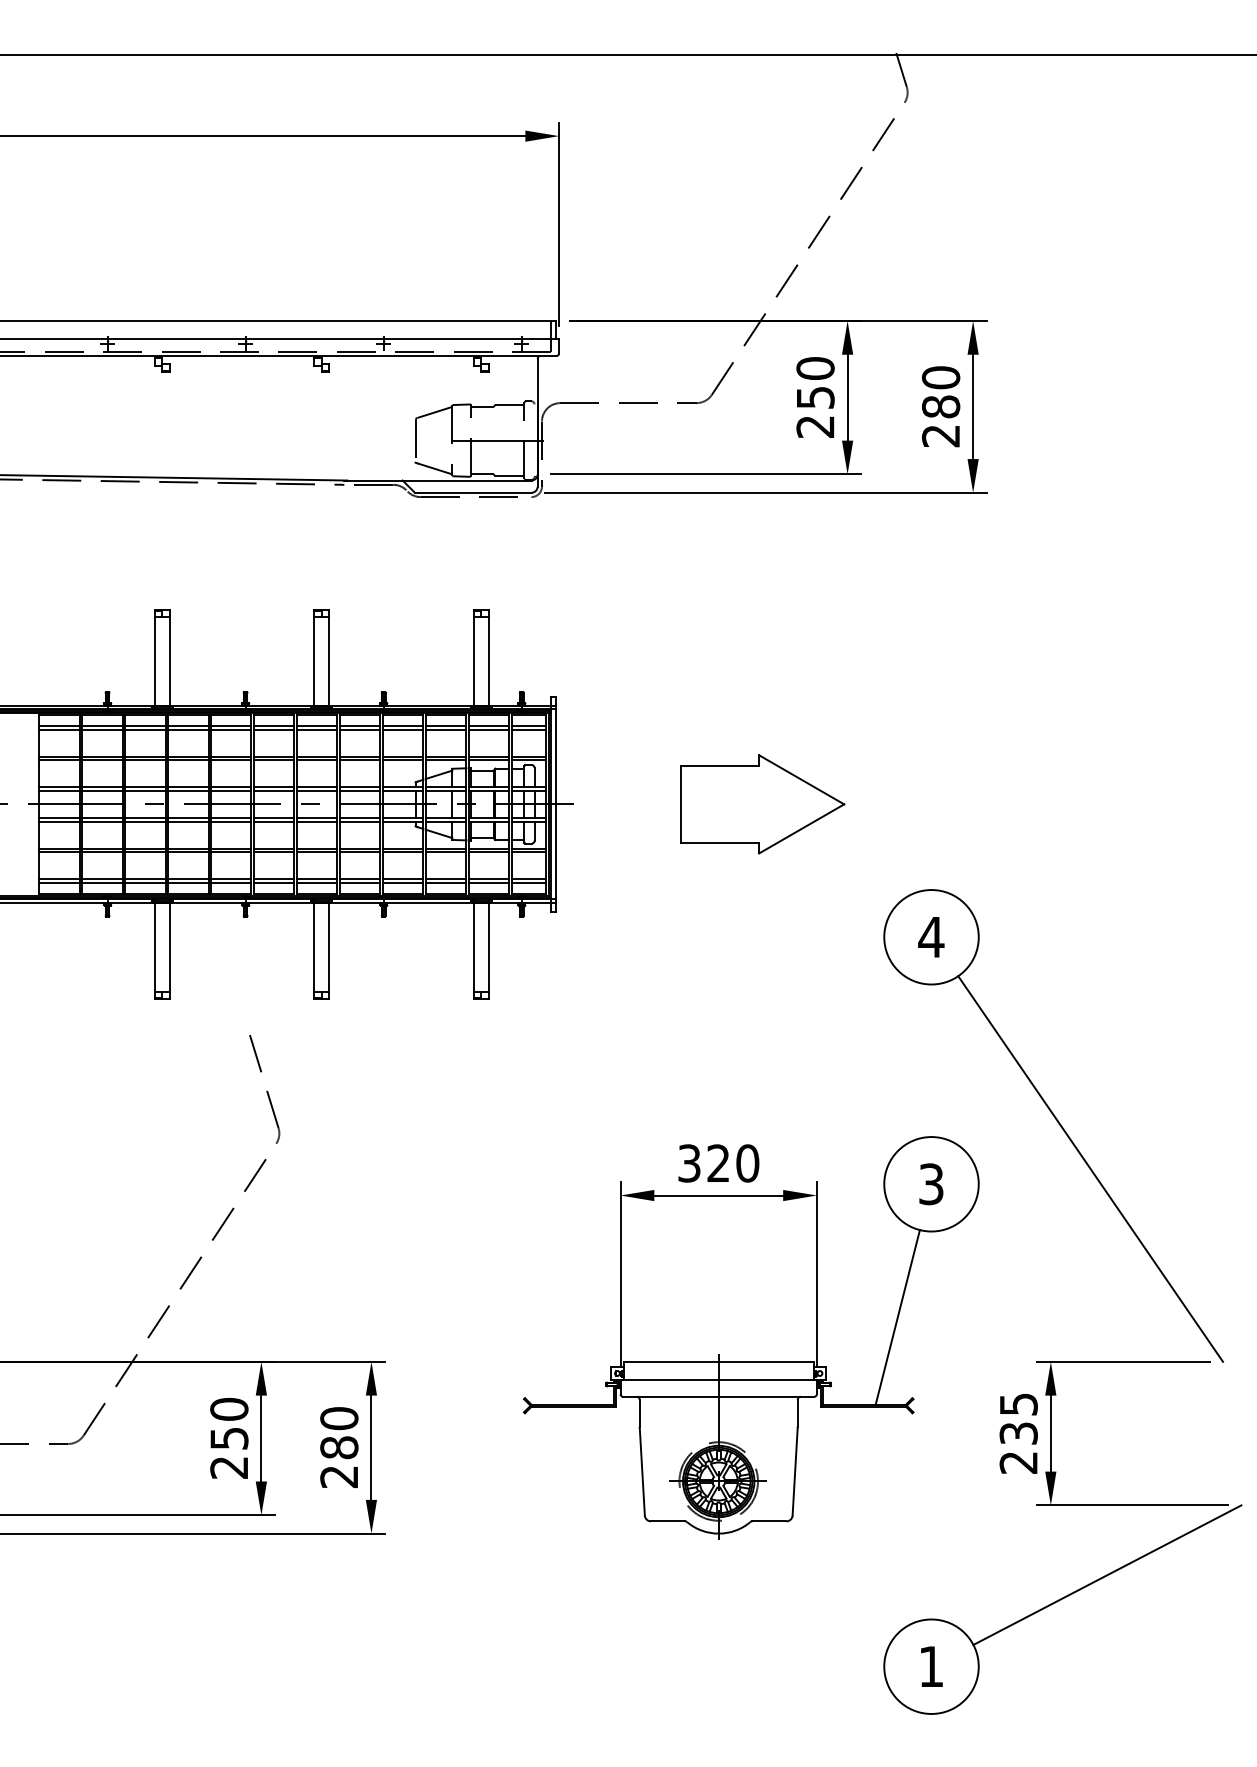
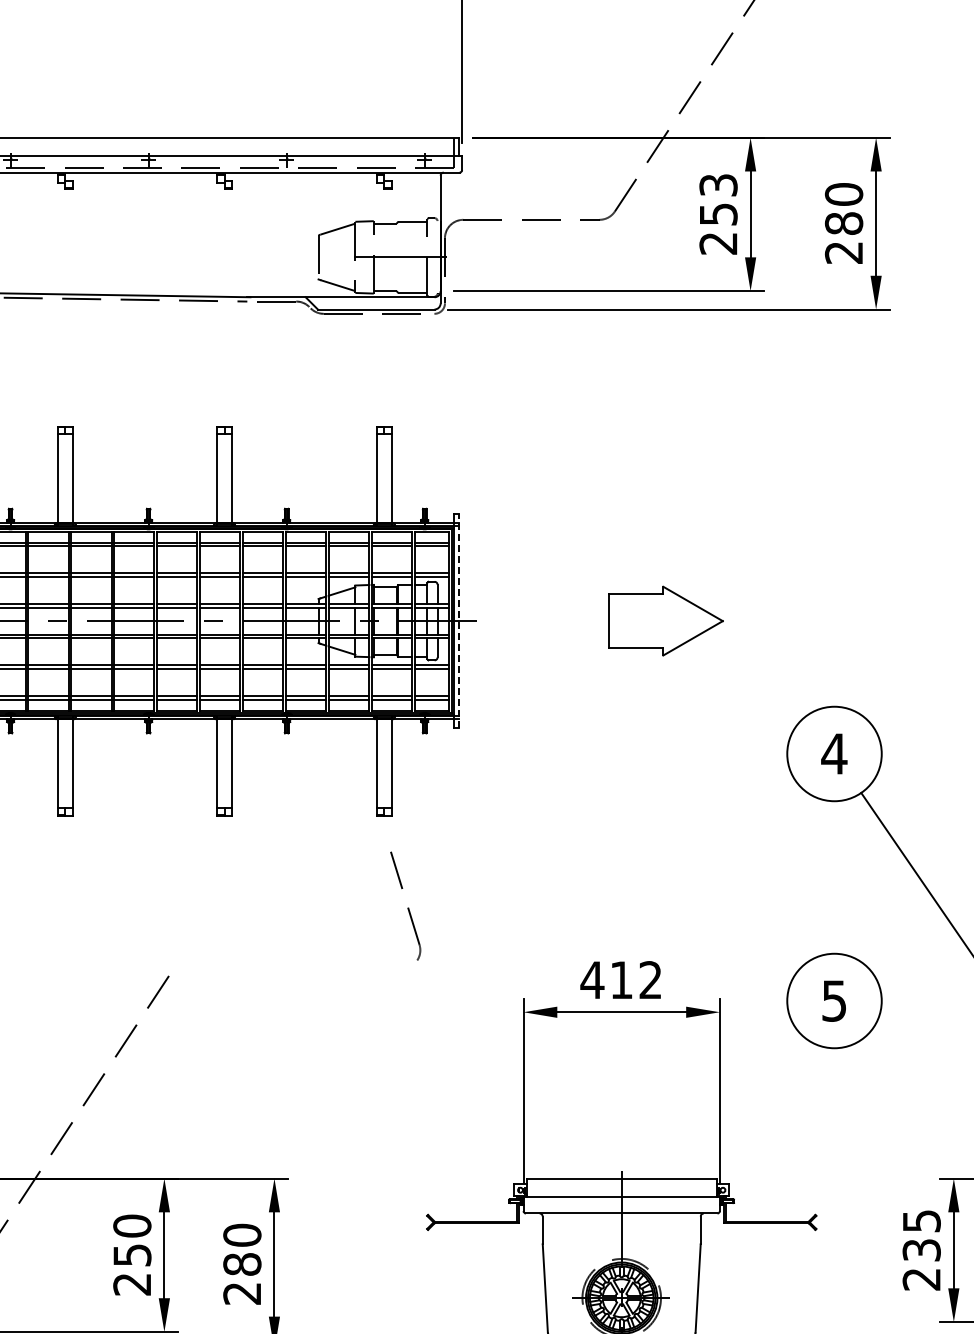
text: (815, 368) -> (718, 185), 250 -> 253
line: (556, 803) -> (459, 620), solid -> dashed
part: (762, 804) -> (665, 621), size x0.7
part: (264, 1089) -> (405, 906), moved
text: (718, 1163) -> (621, 980), 320 -> 412
text: (931, 1183) -> (834, 1000), 3 -> 5
line: (897, 1317) -> (800, 1134), removed

